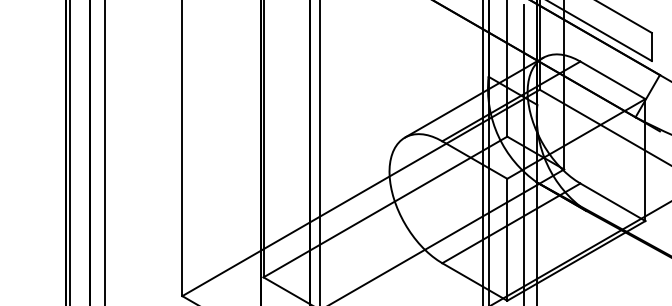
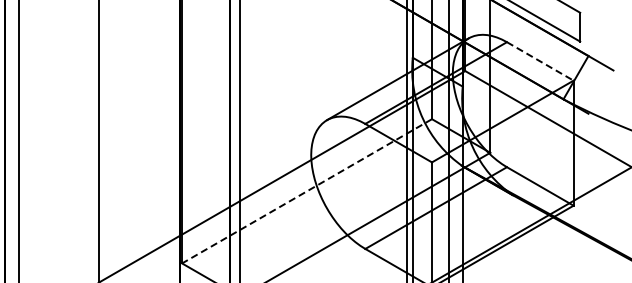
line: (612, 80) -> (539, 61), solid -> dashed
line: (385, 207) -> (307, 191), solid -> dashed

